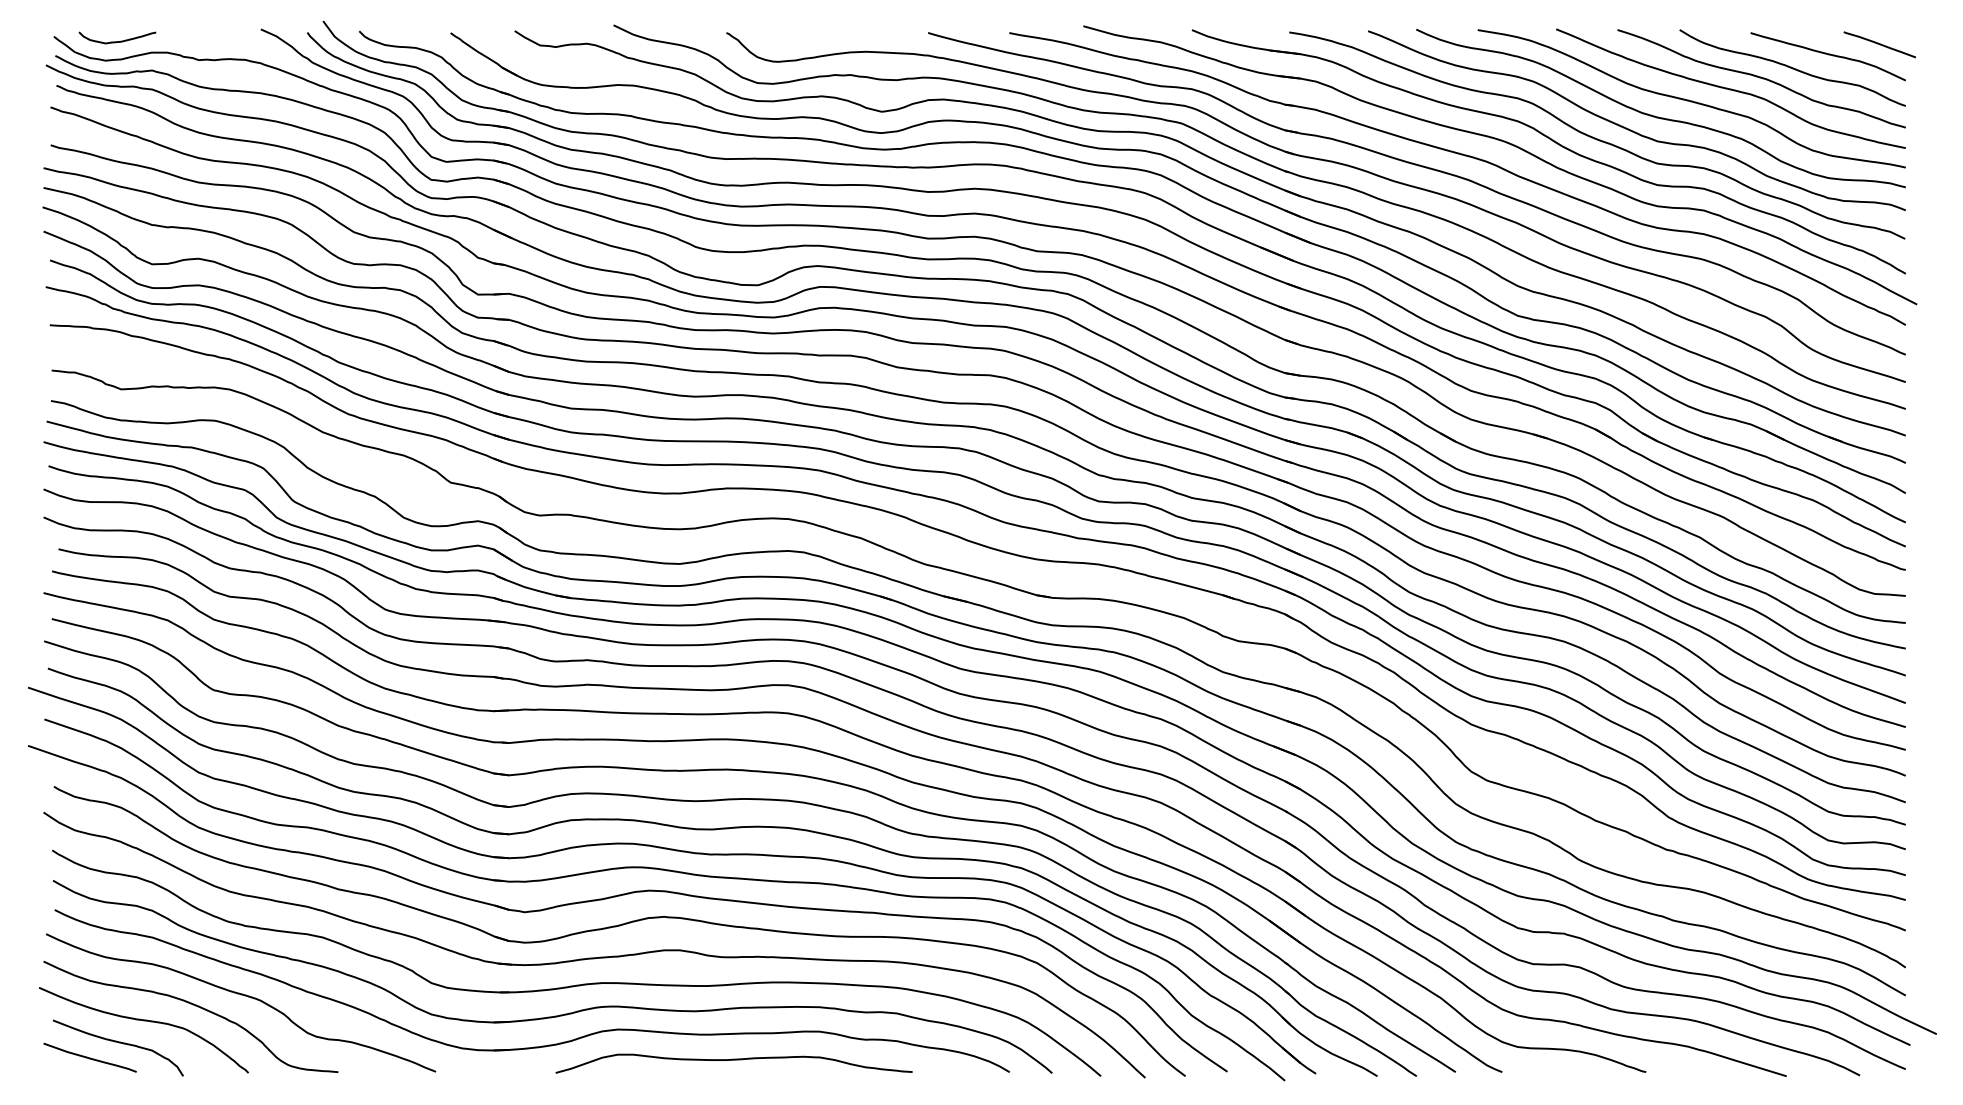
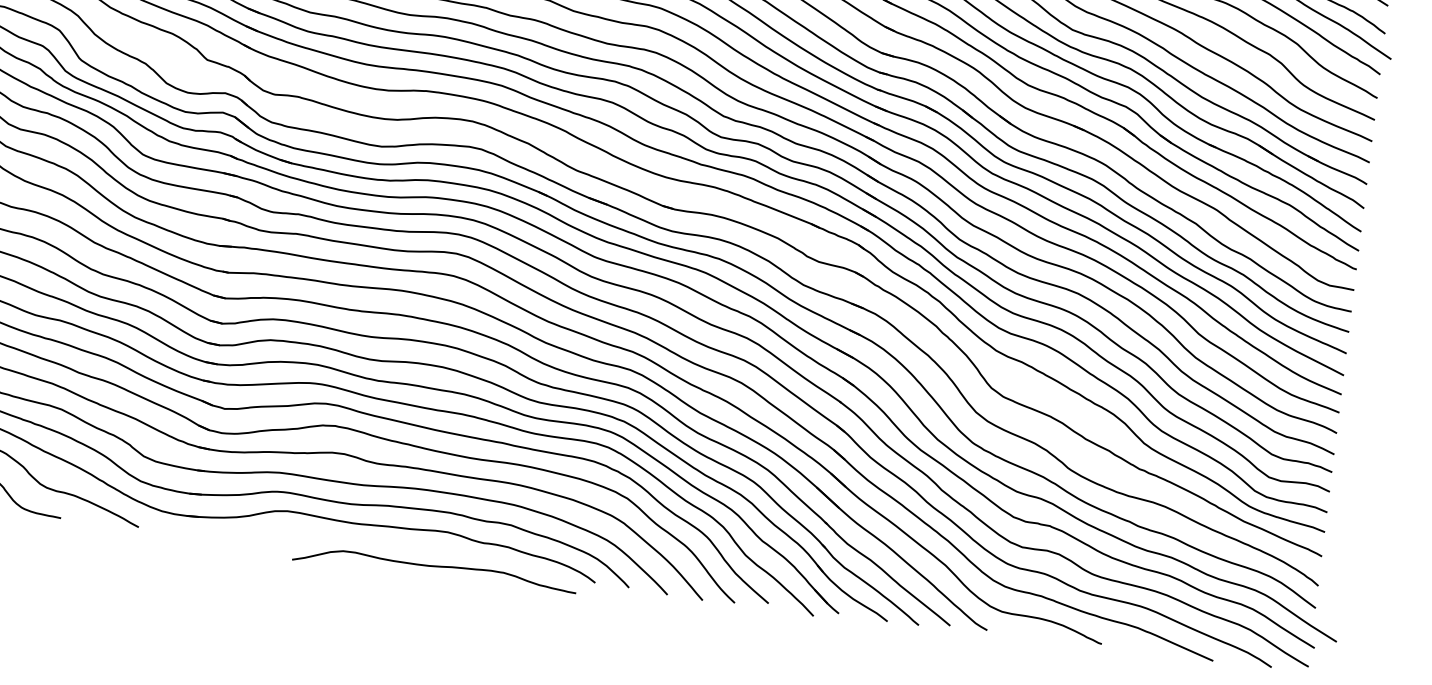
curve: (733, 1060) -> (434, 566), moved

